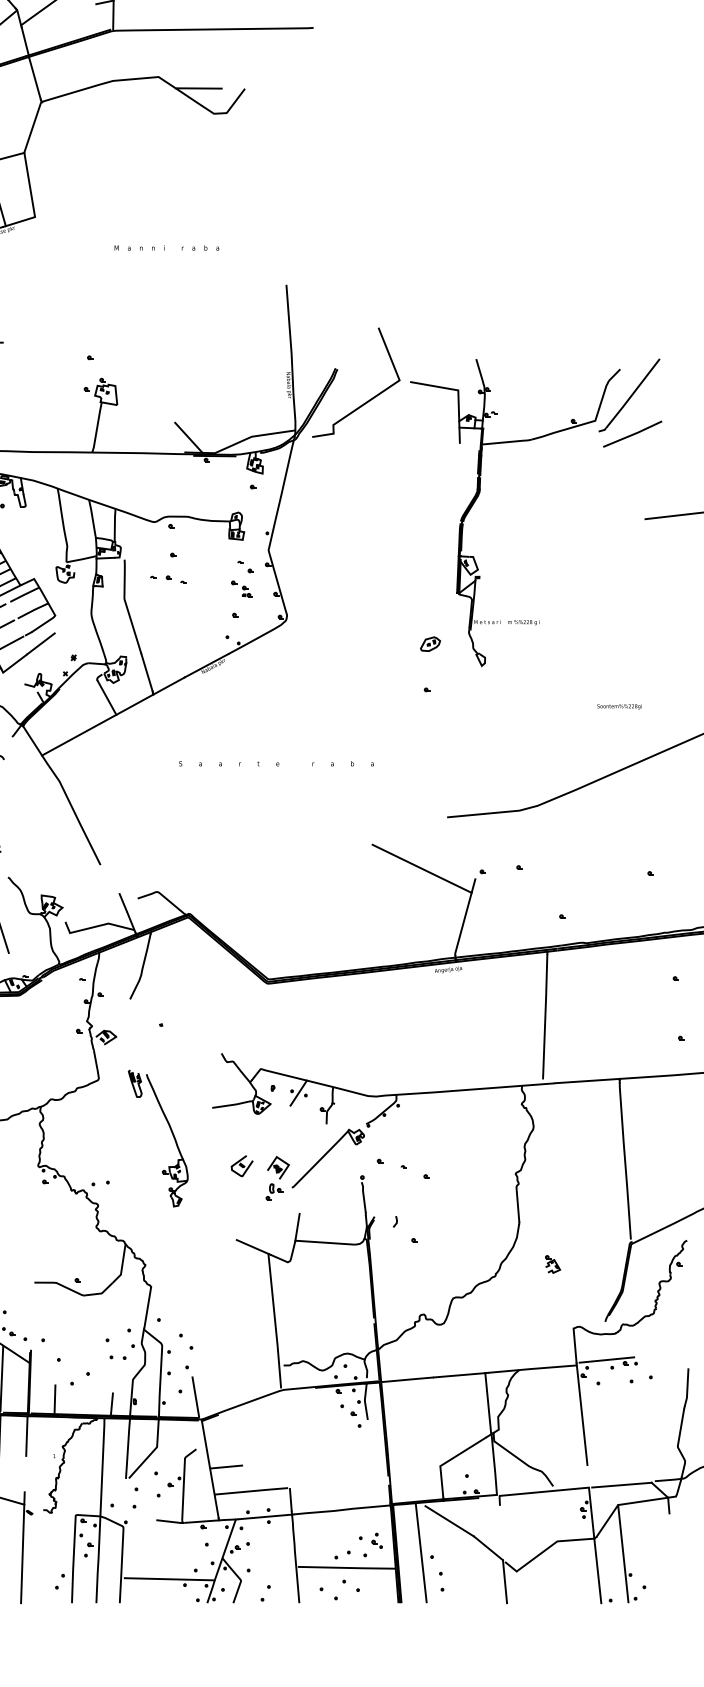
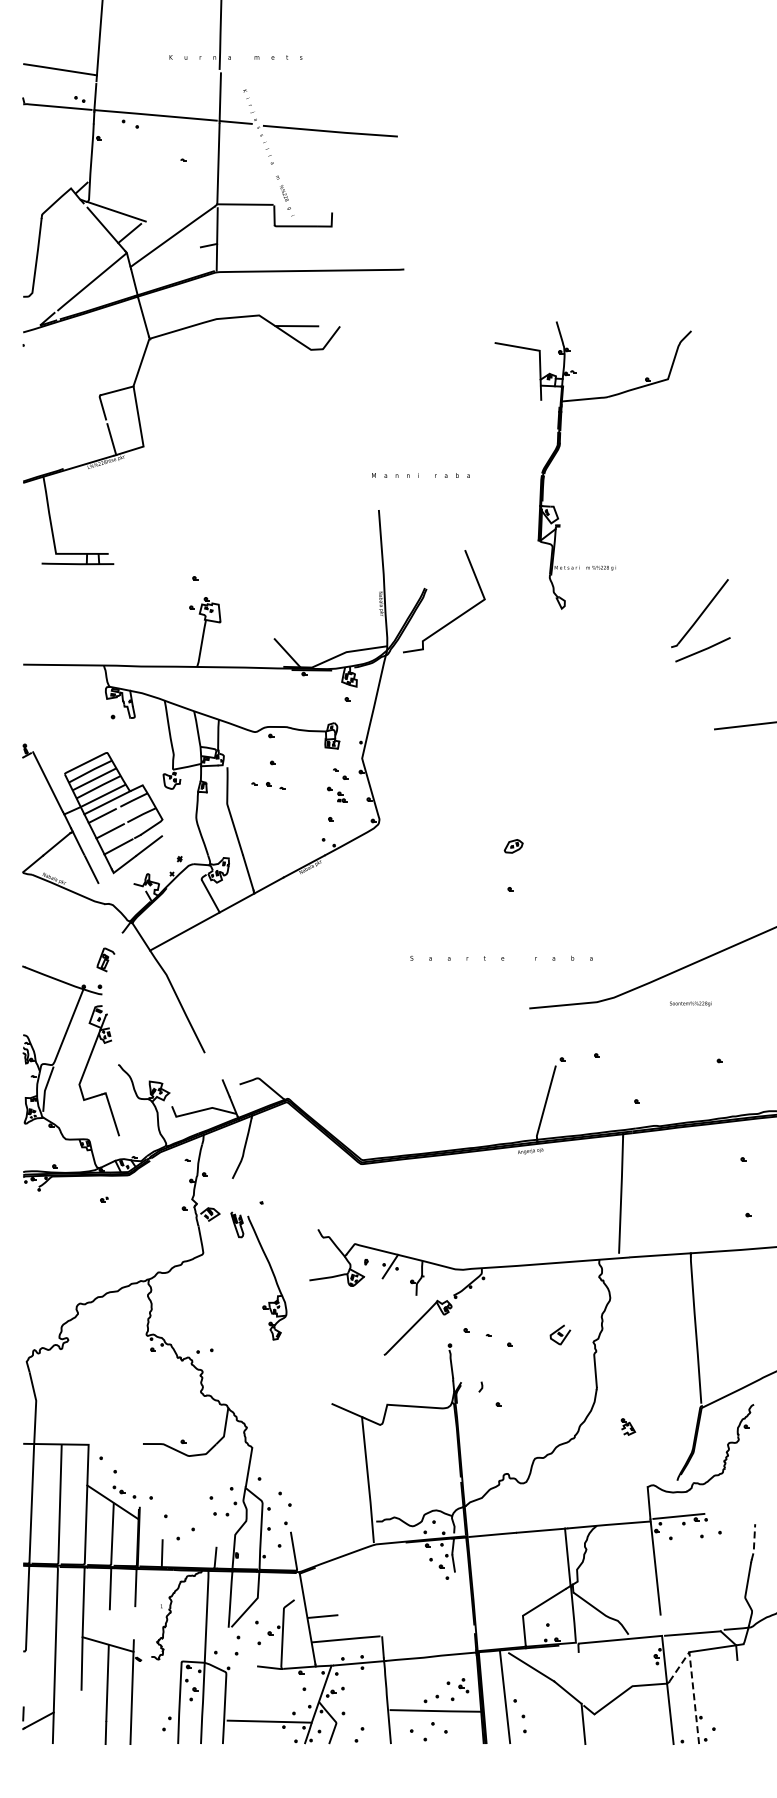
text: (166, 247) -> (420, 475), moved
part: (479, 495) -> (559, 449), moved
text: (619, 706) -> (690, 1003), moved
text: (276, 762) -> (501, 957), moved
line: (421, 868) -> (505, 1056), removed
part: (170, 1131) -> (270, 1269), moved
part: (242, 1165) -> (560, 1334), moved
part: (277, 1178) -> (370, 1346), removed
line: (297, 1227) -> (389, 1392), removed
line: (687, 1388) -> (754, 1543), solid -> dashed
line: (621, 1533) -> (692, 1678), solid -> dashed

